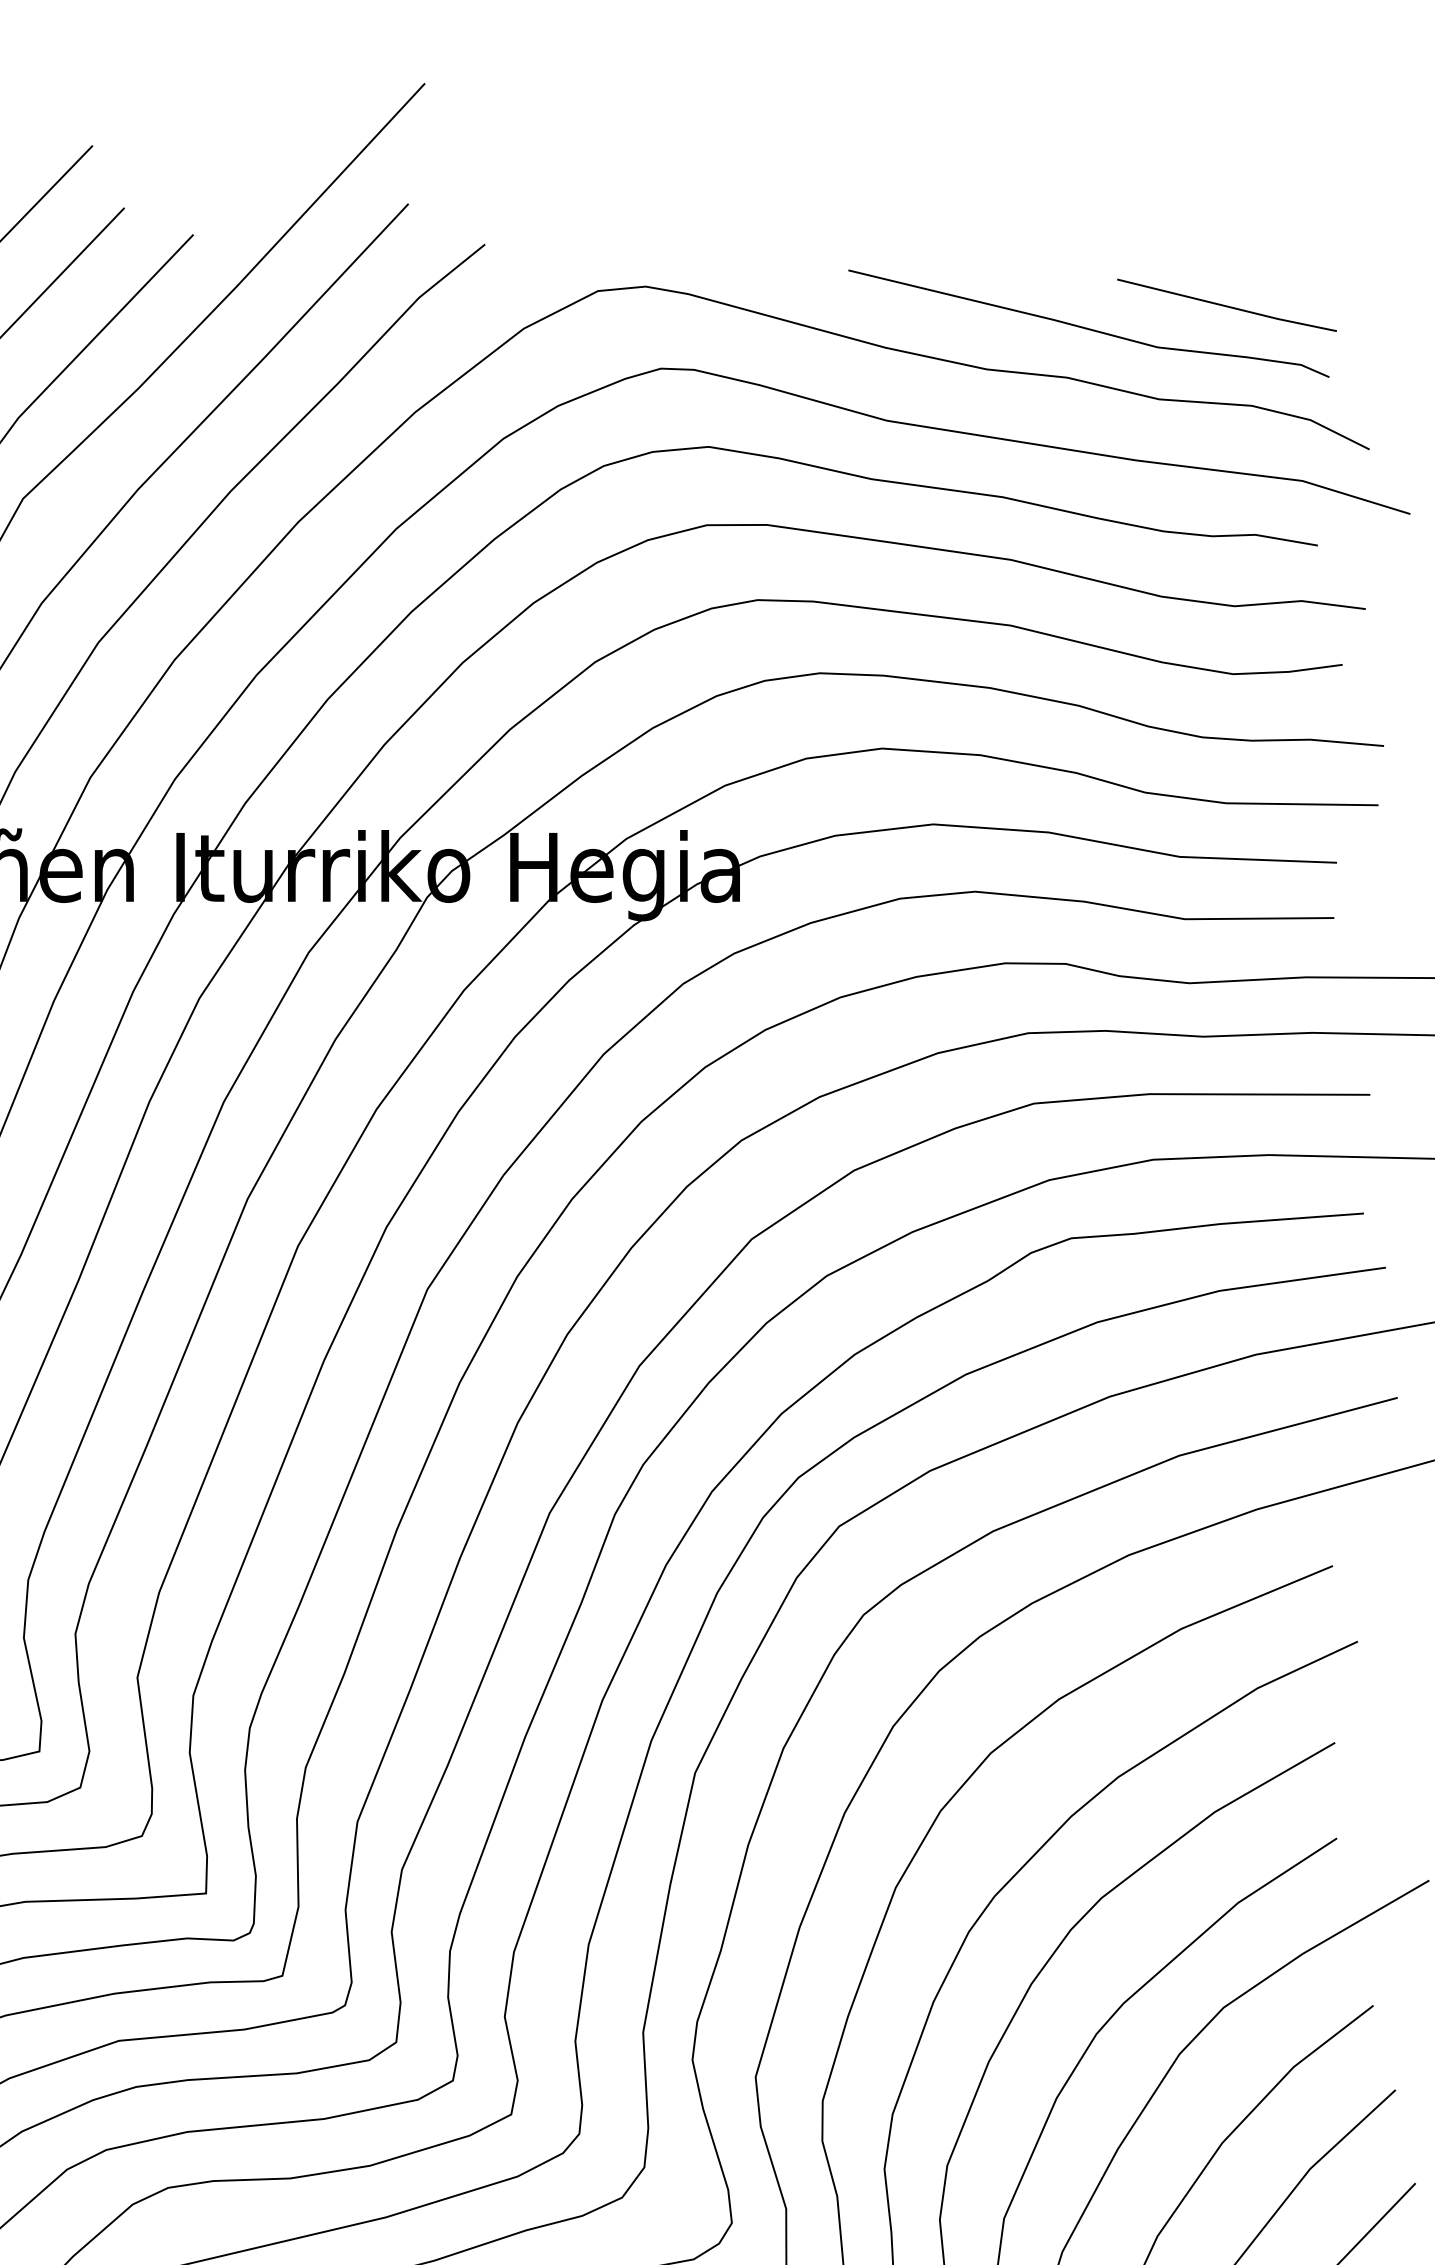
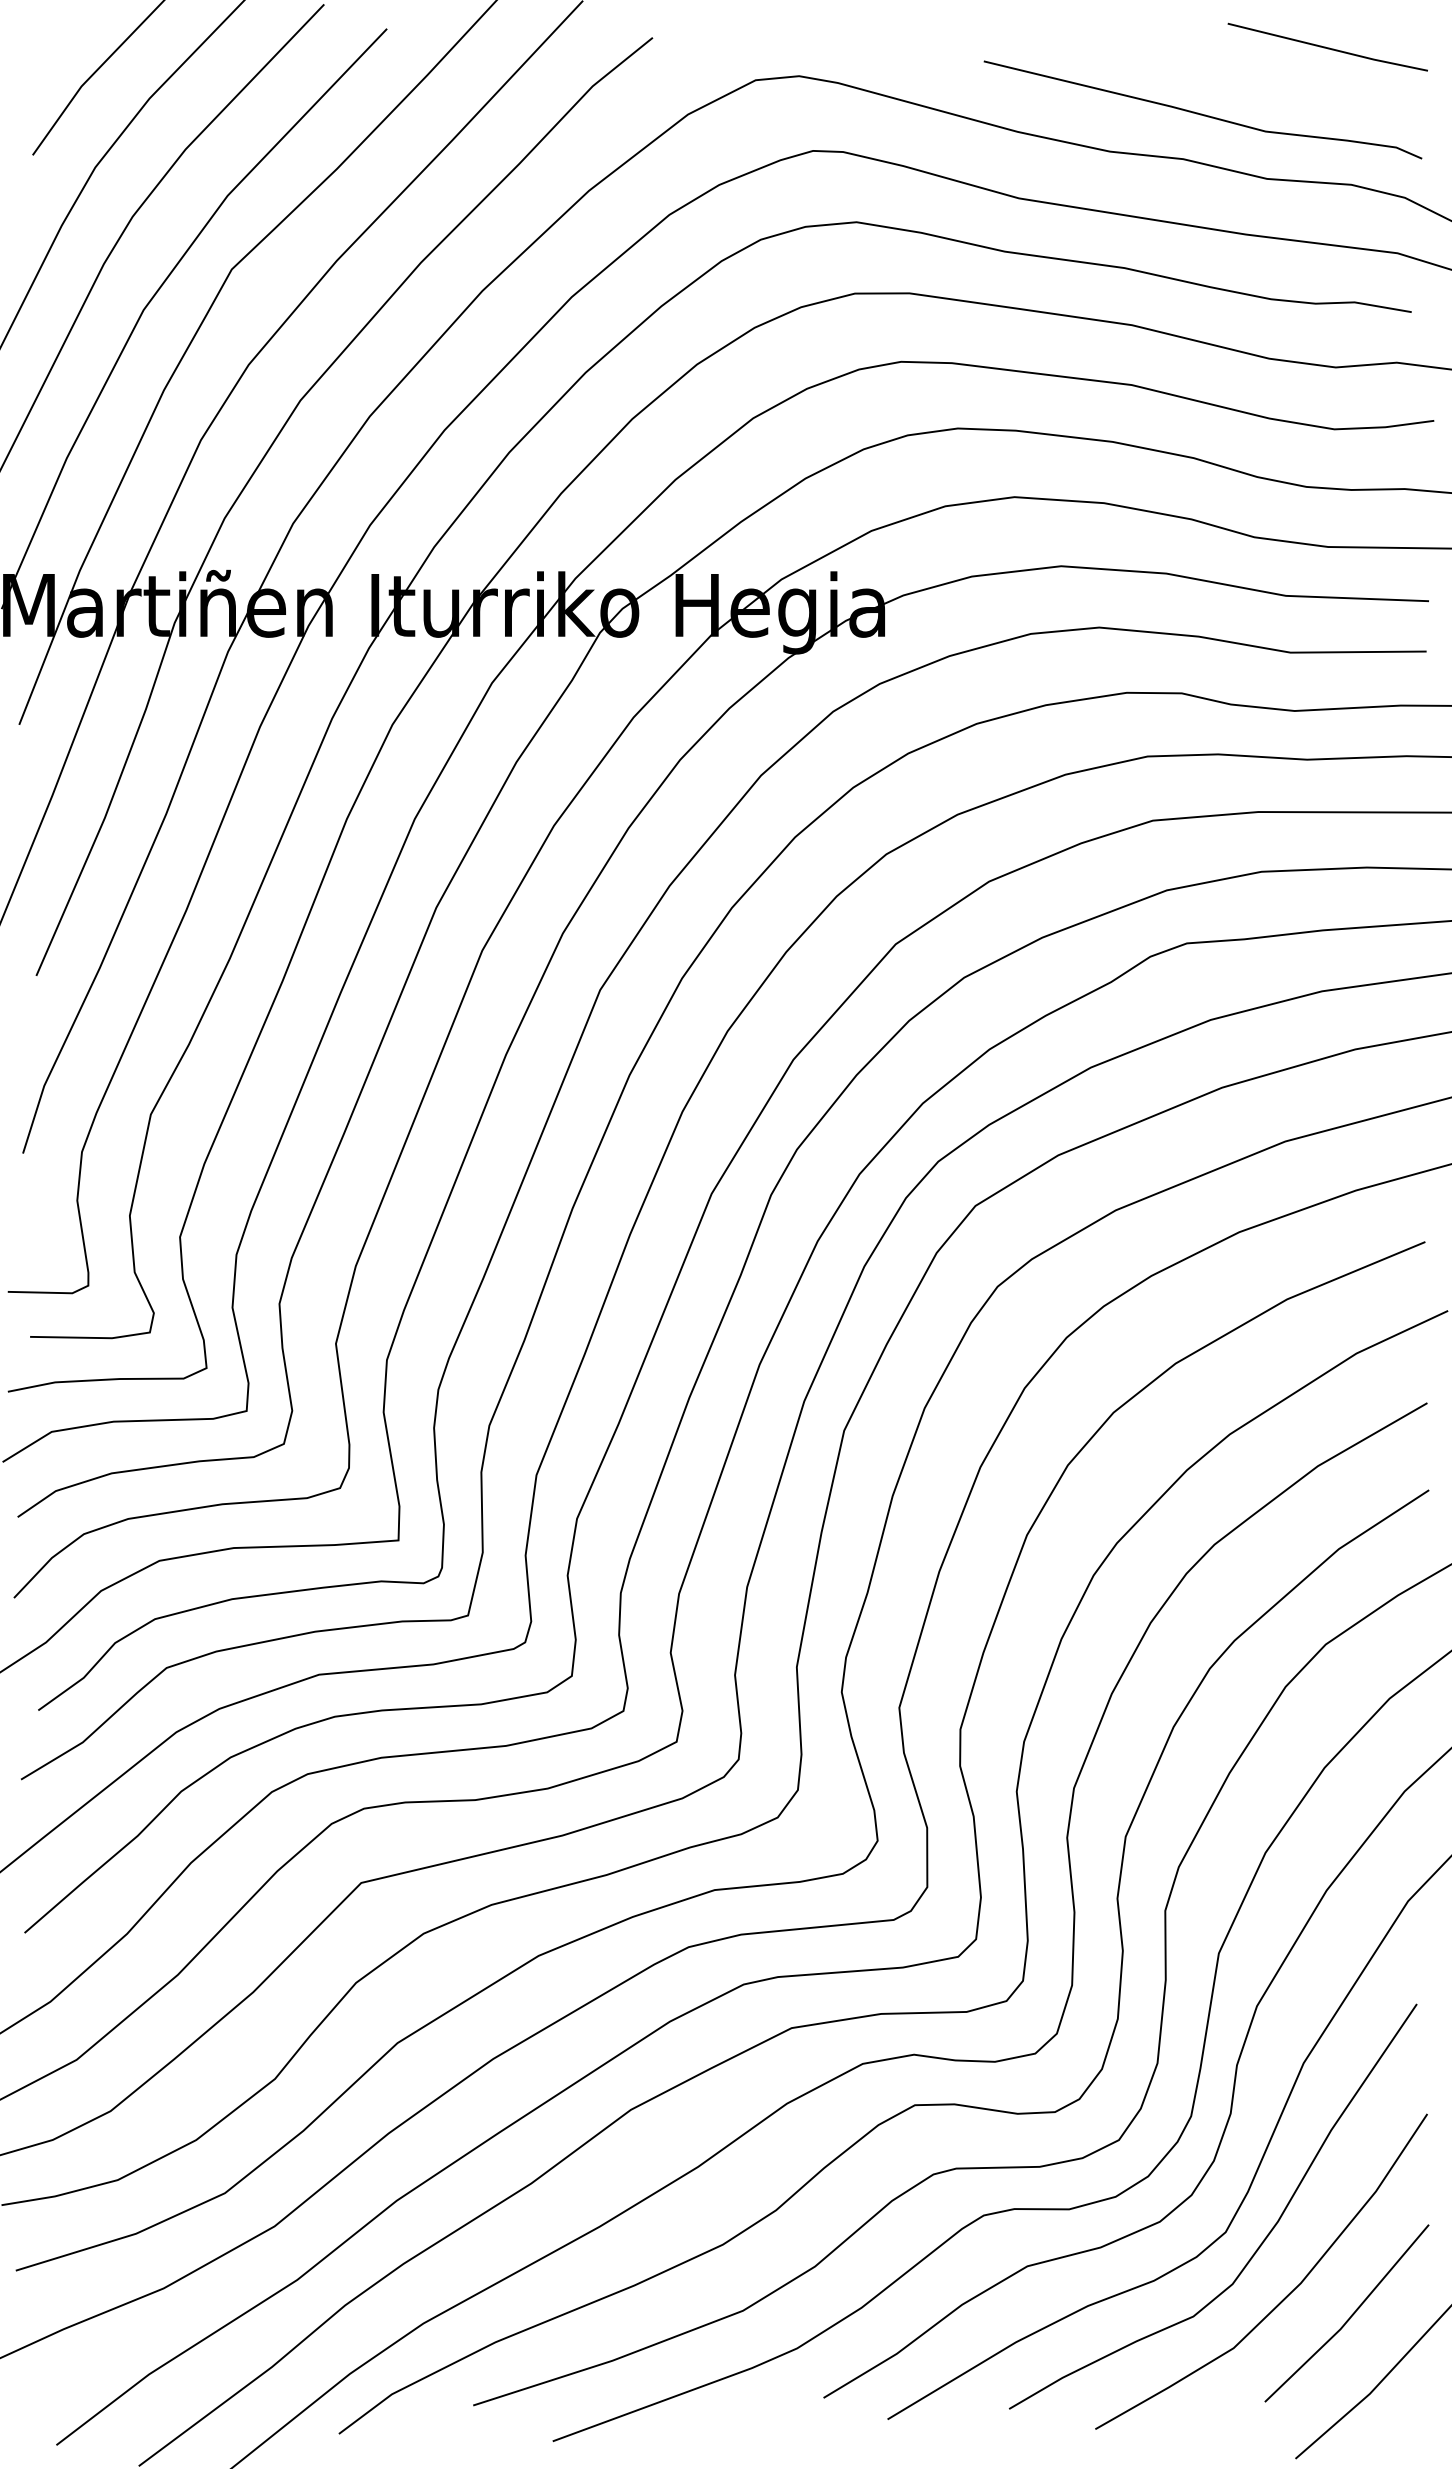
line: (1226, 305) -> (1327, 47), moved

